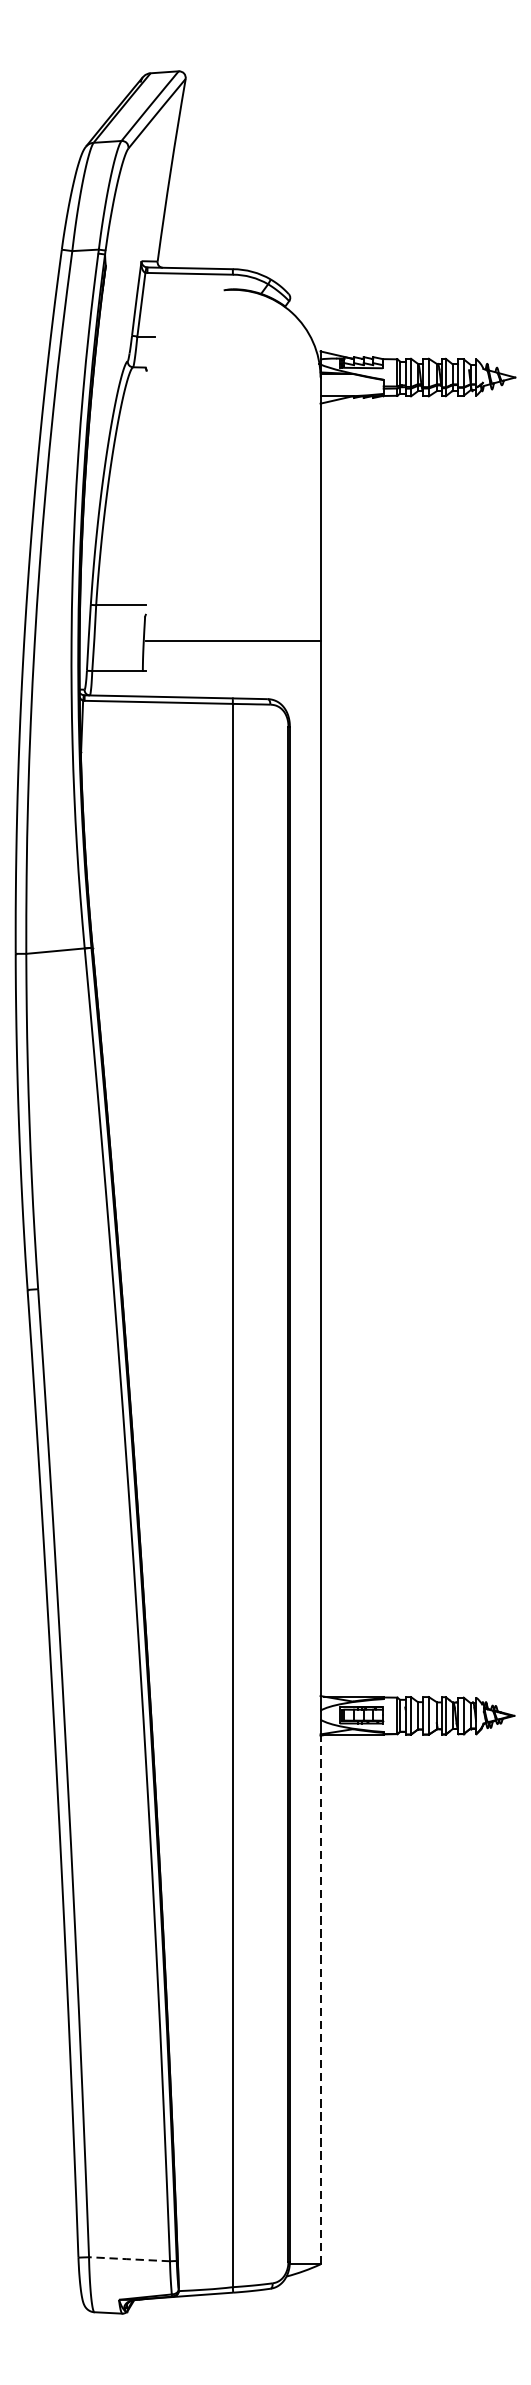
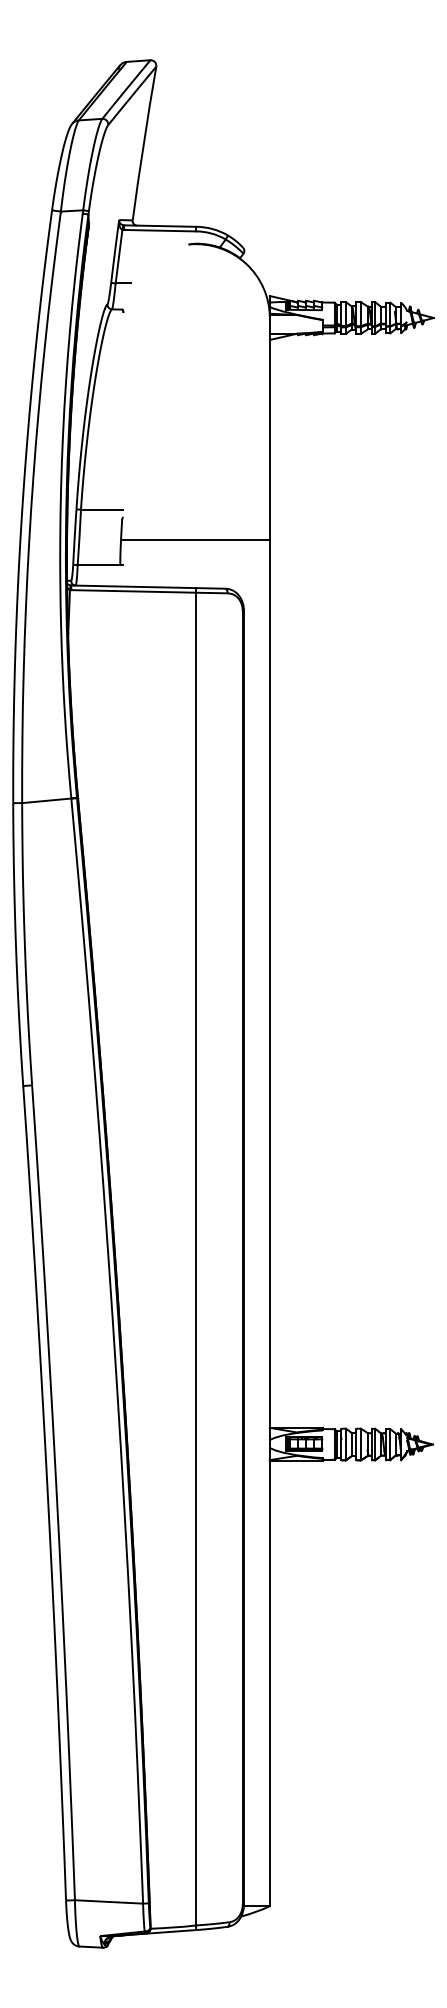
line: (320, 1999) -> (269, 1683), dashed -> solid
line: (128, 2258) -> (108, 1901), dashed -> solid

